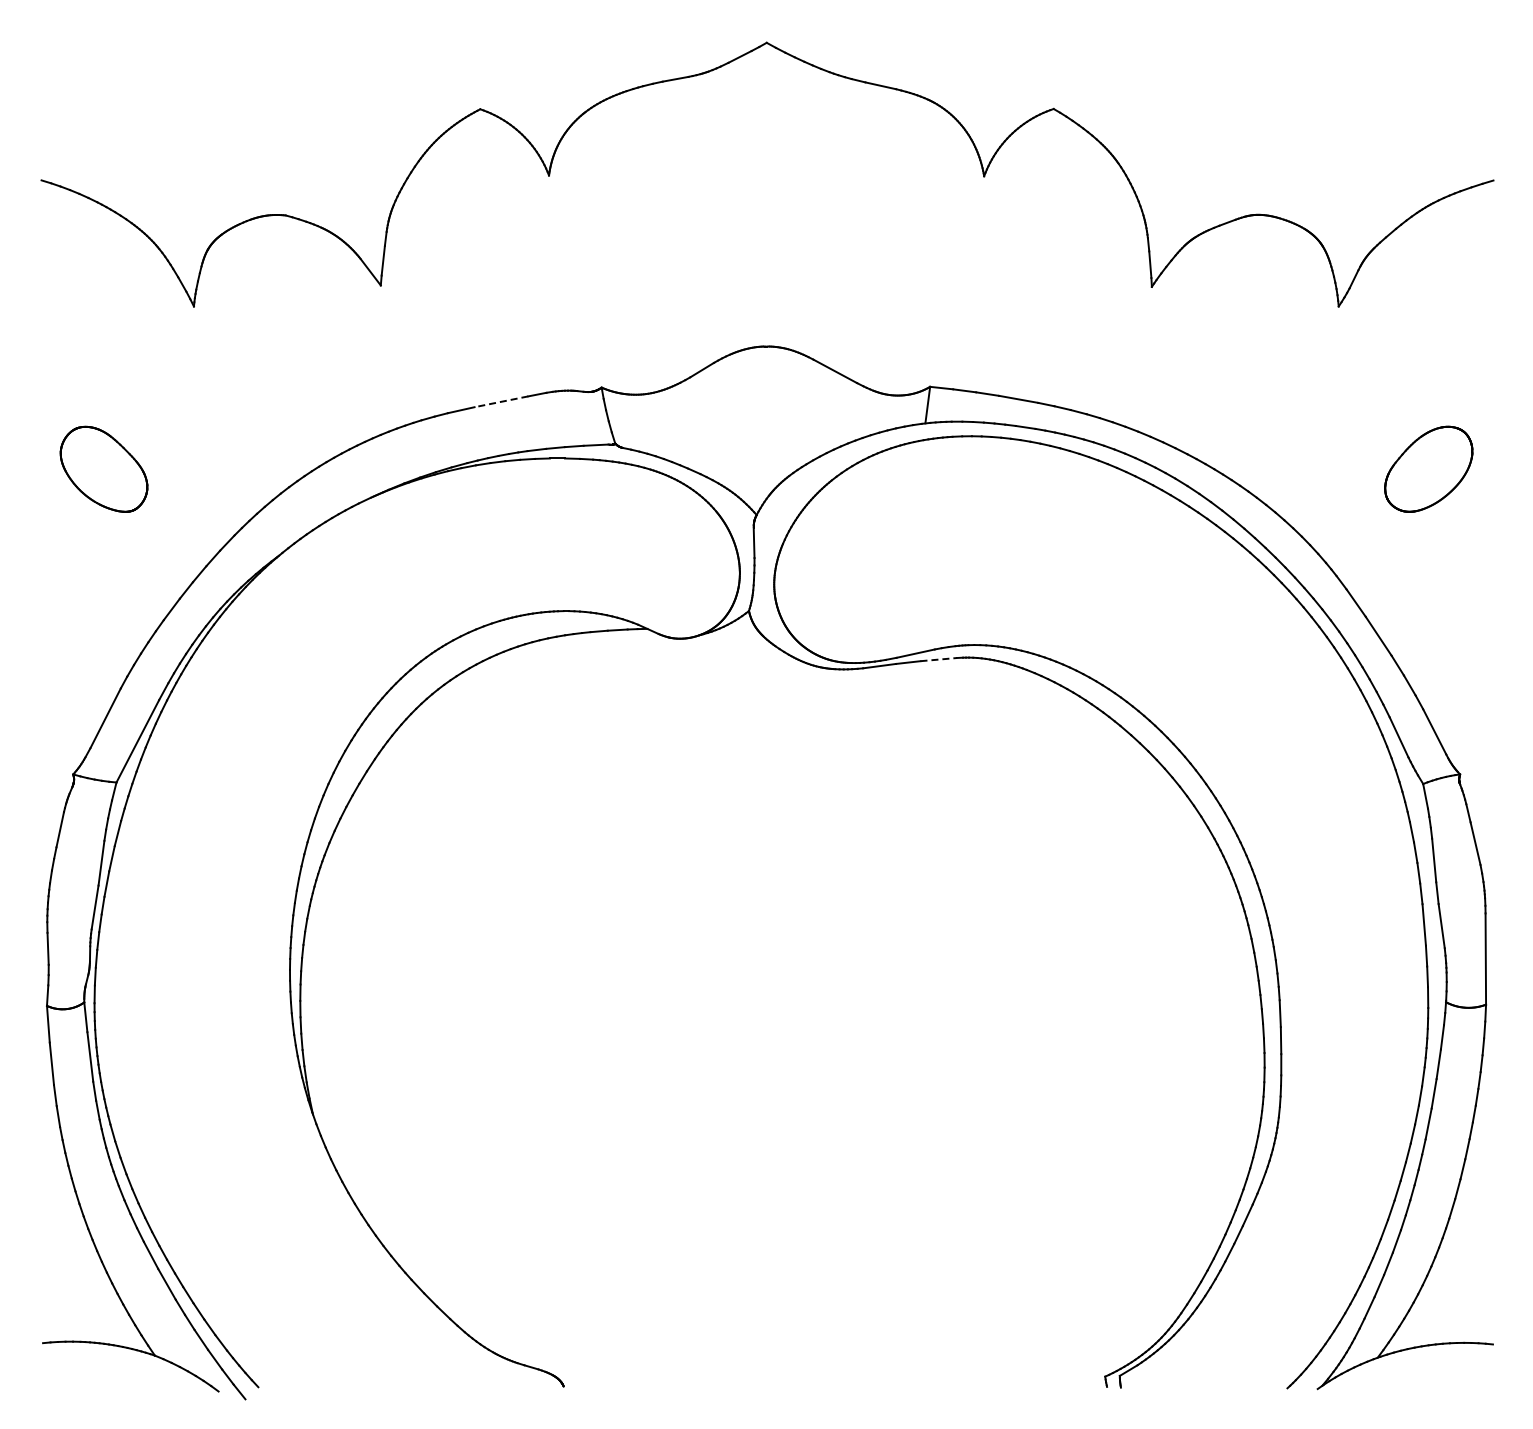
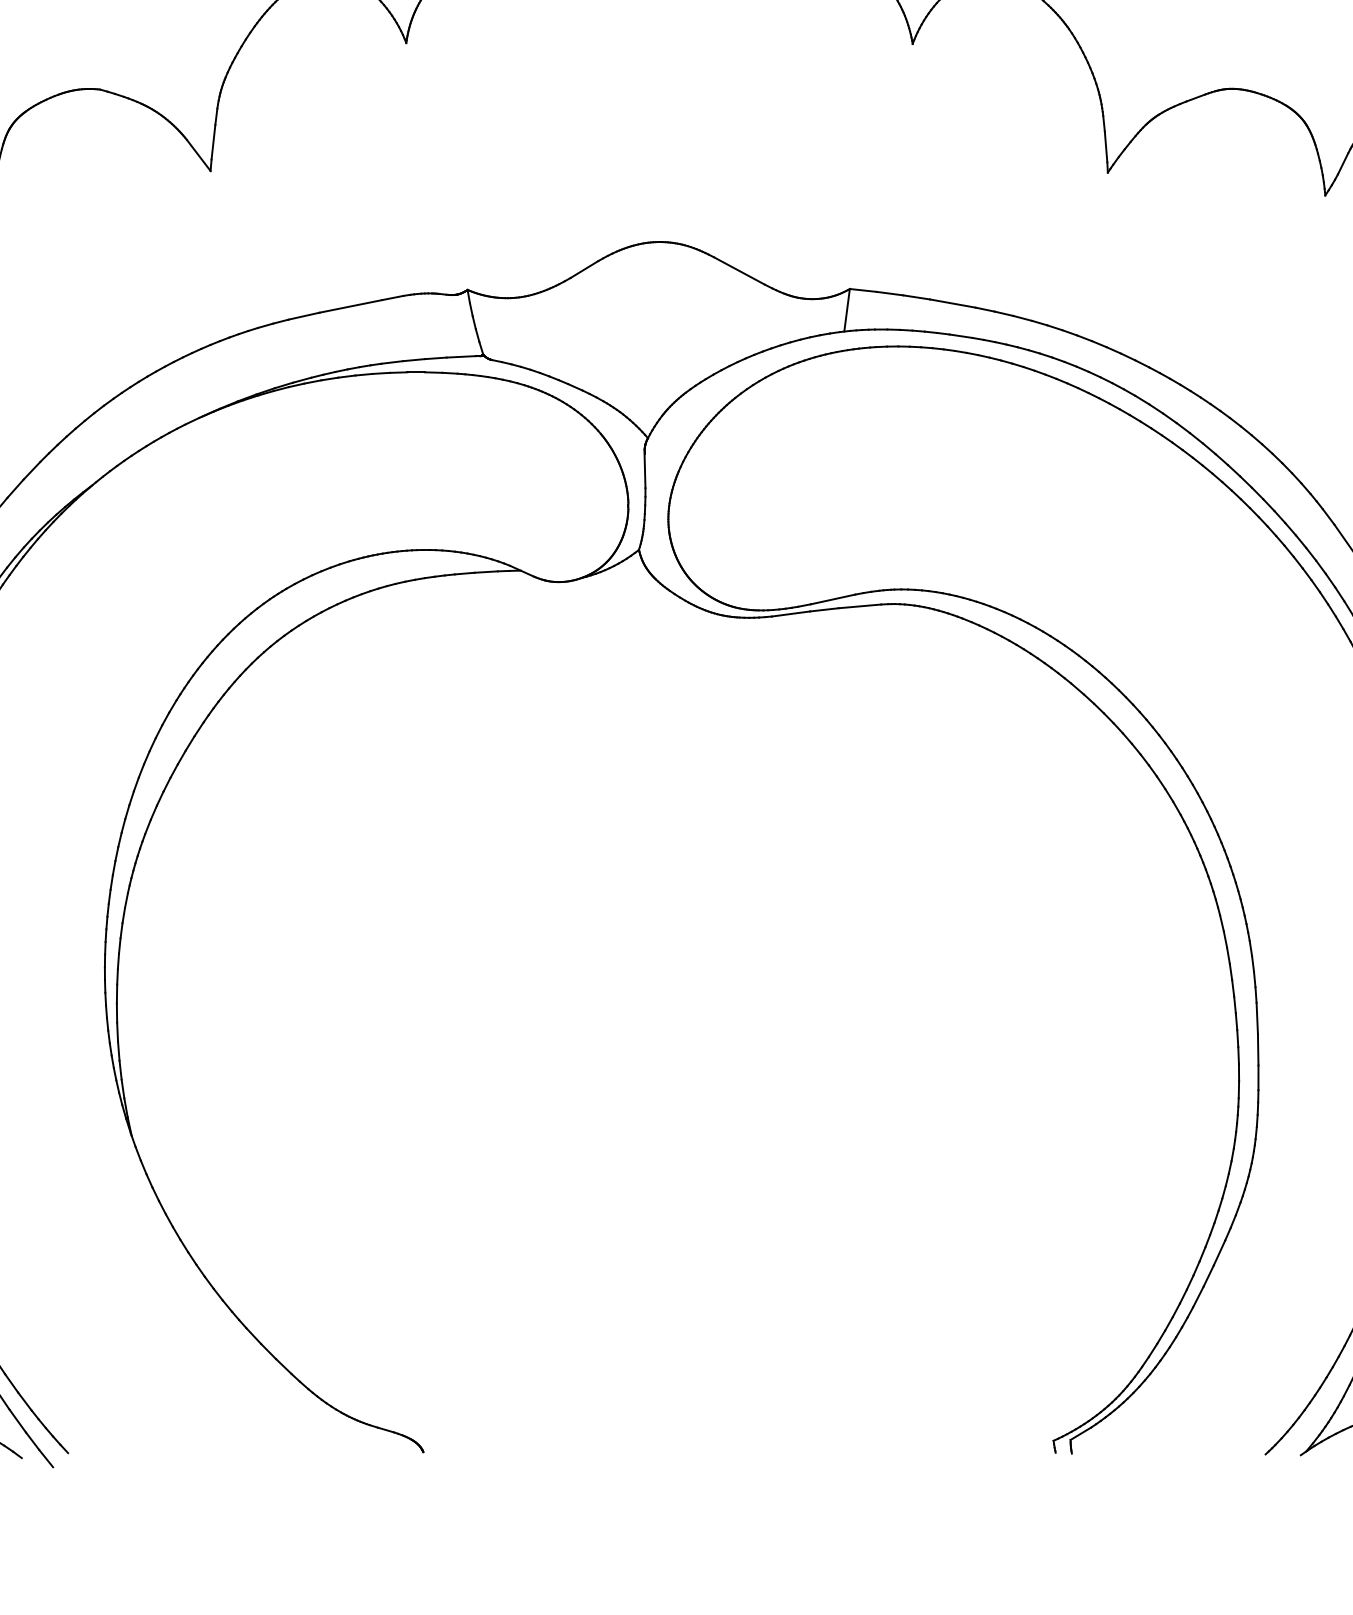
line: (500, 401) -> (349, 306), dashed -> solid
line: (939, 659) -> (860, 606), dashed -> solid

